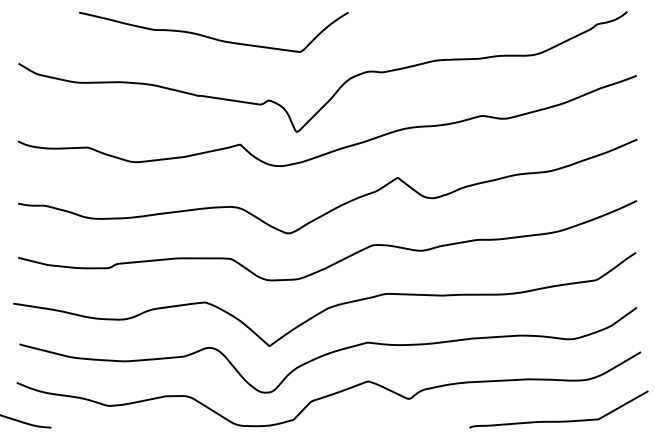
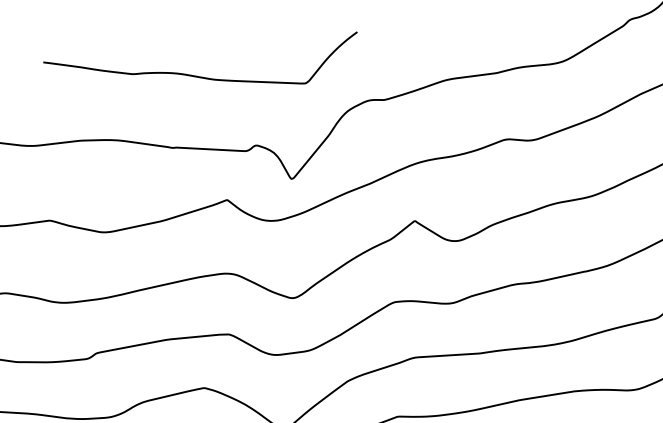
curve: (213, 37) -> (202, 76), moved

